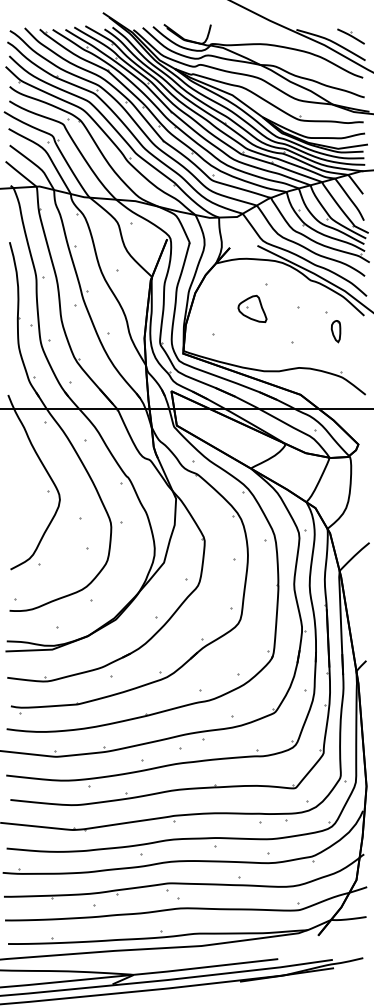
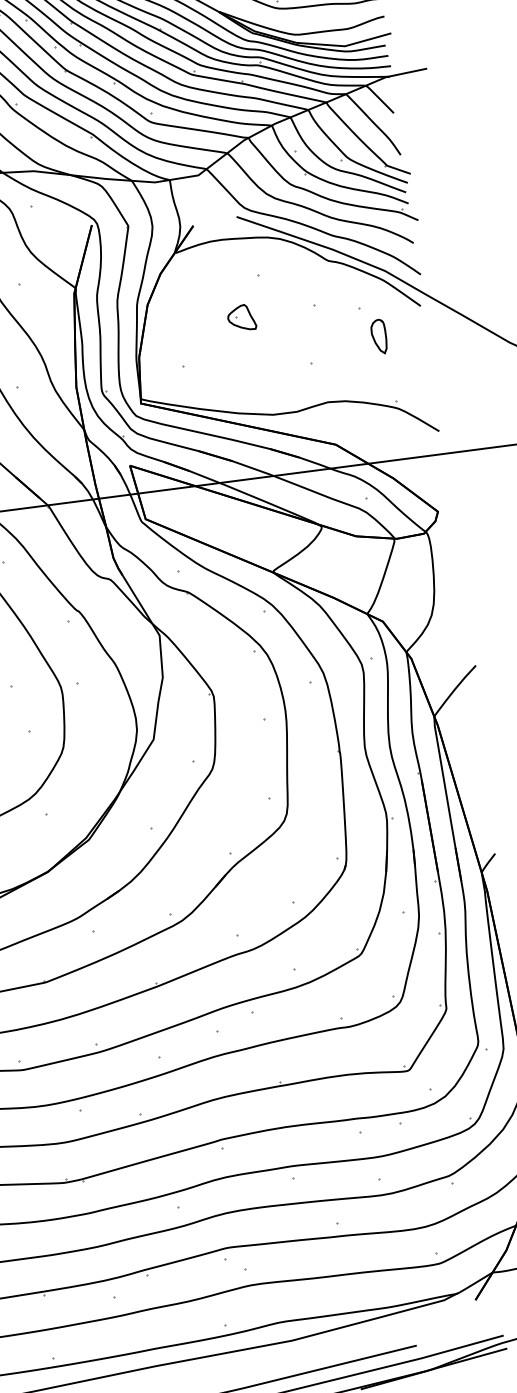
part: (252, 308) -> (241, 317), size x0.6

